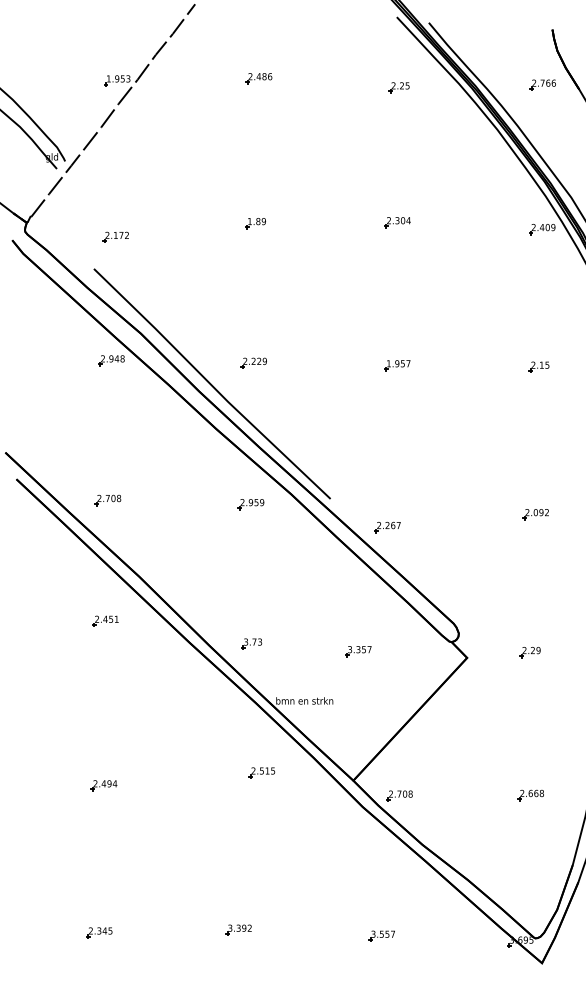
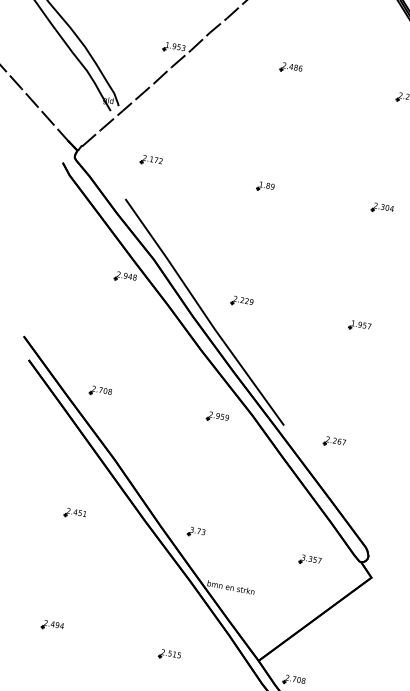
part: (115, 236) -> (151, 160), moved
part: (387, 527) -> (334, 442), moved
part: (105, 620) -> (75, 513), moved
part: (358, 651) -> (310, 560), moved
part: (261, 772) -> (169, 654), moved

